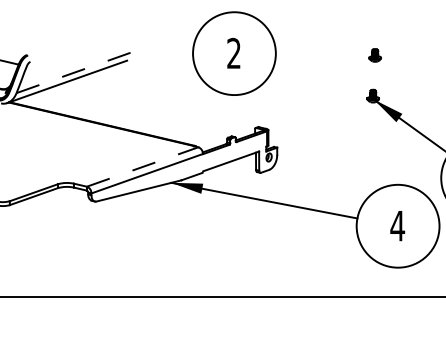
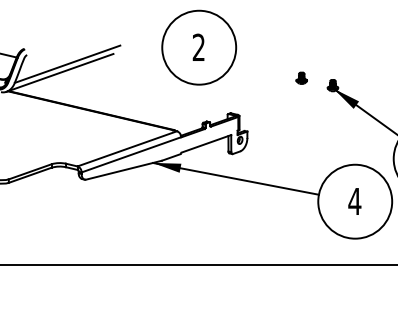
part: (234, 53) -> (199, 47), moved
part: (374, 54) -> (301, 77), moved
line: (75, 72) -> (67, 64), dashed -> solid
line: (142, 166) -> (127, 148), dashed -> solid

